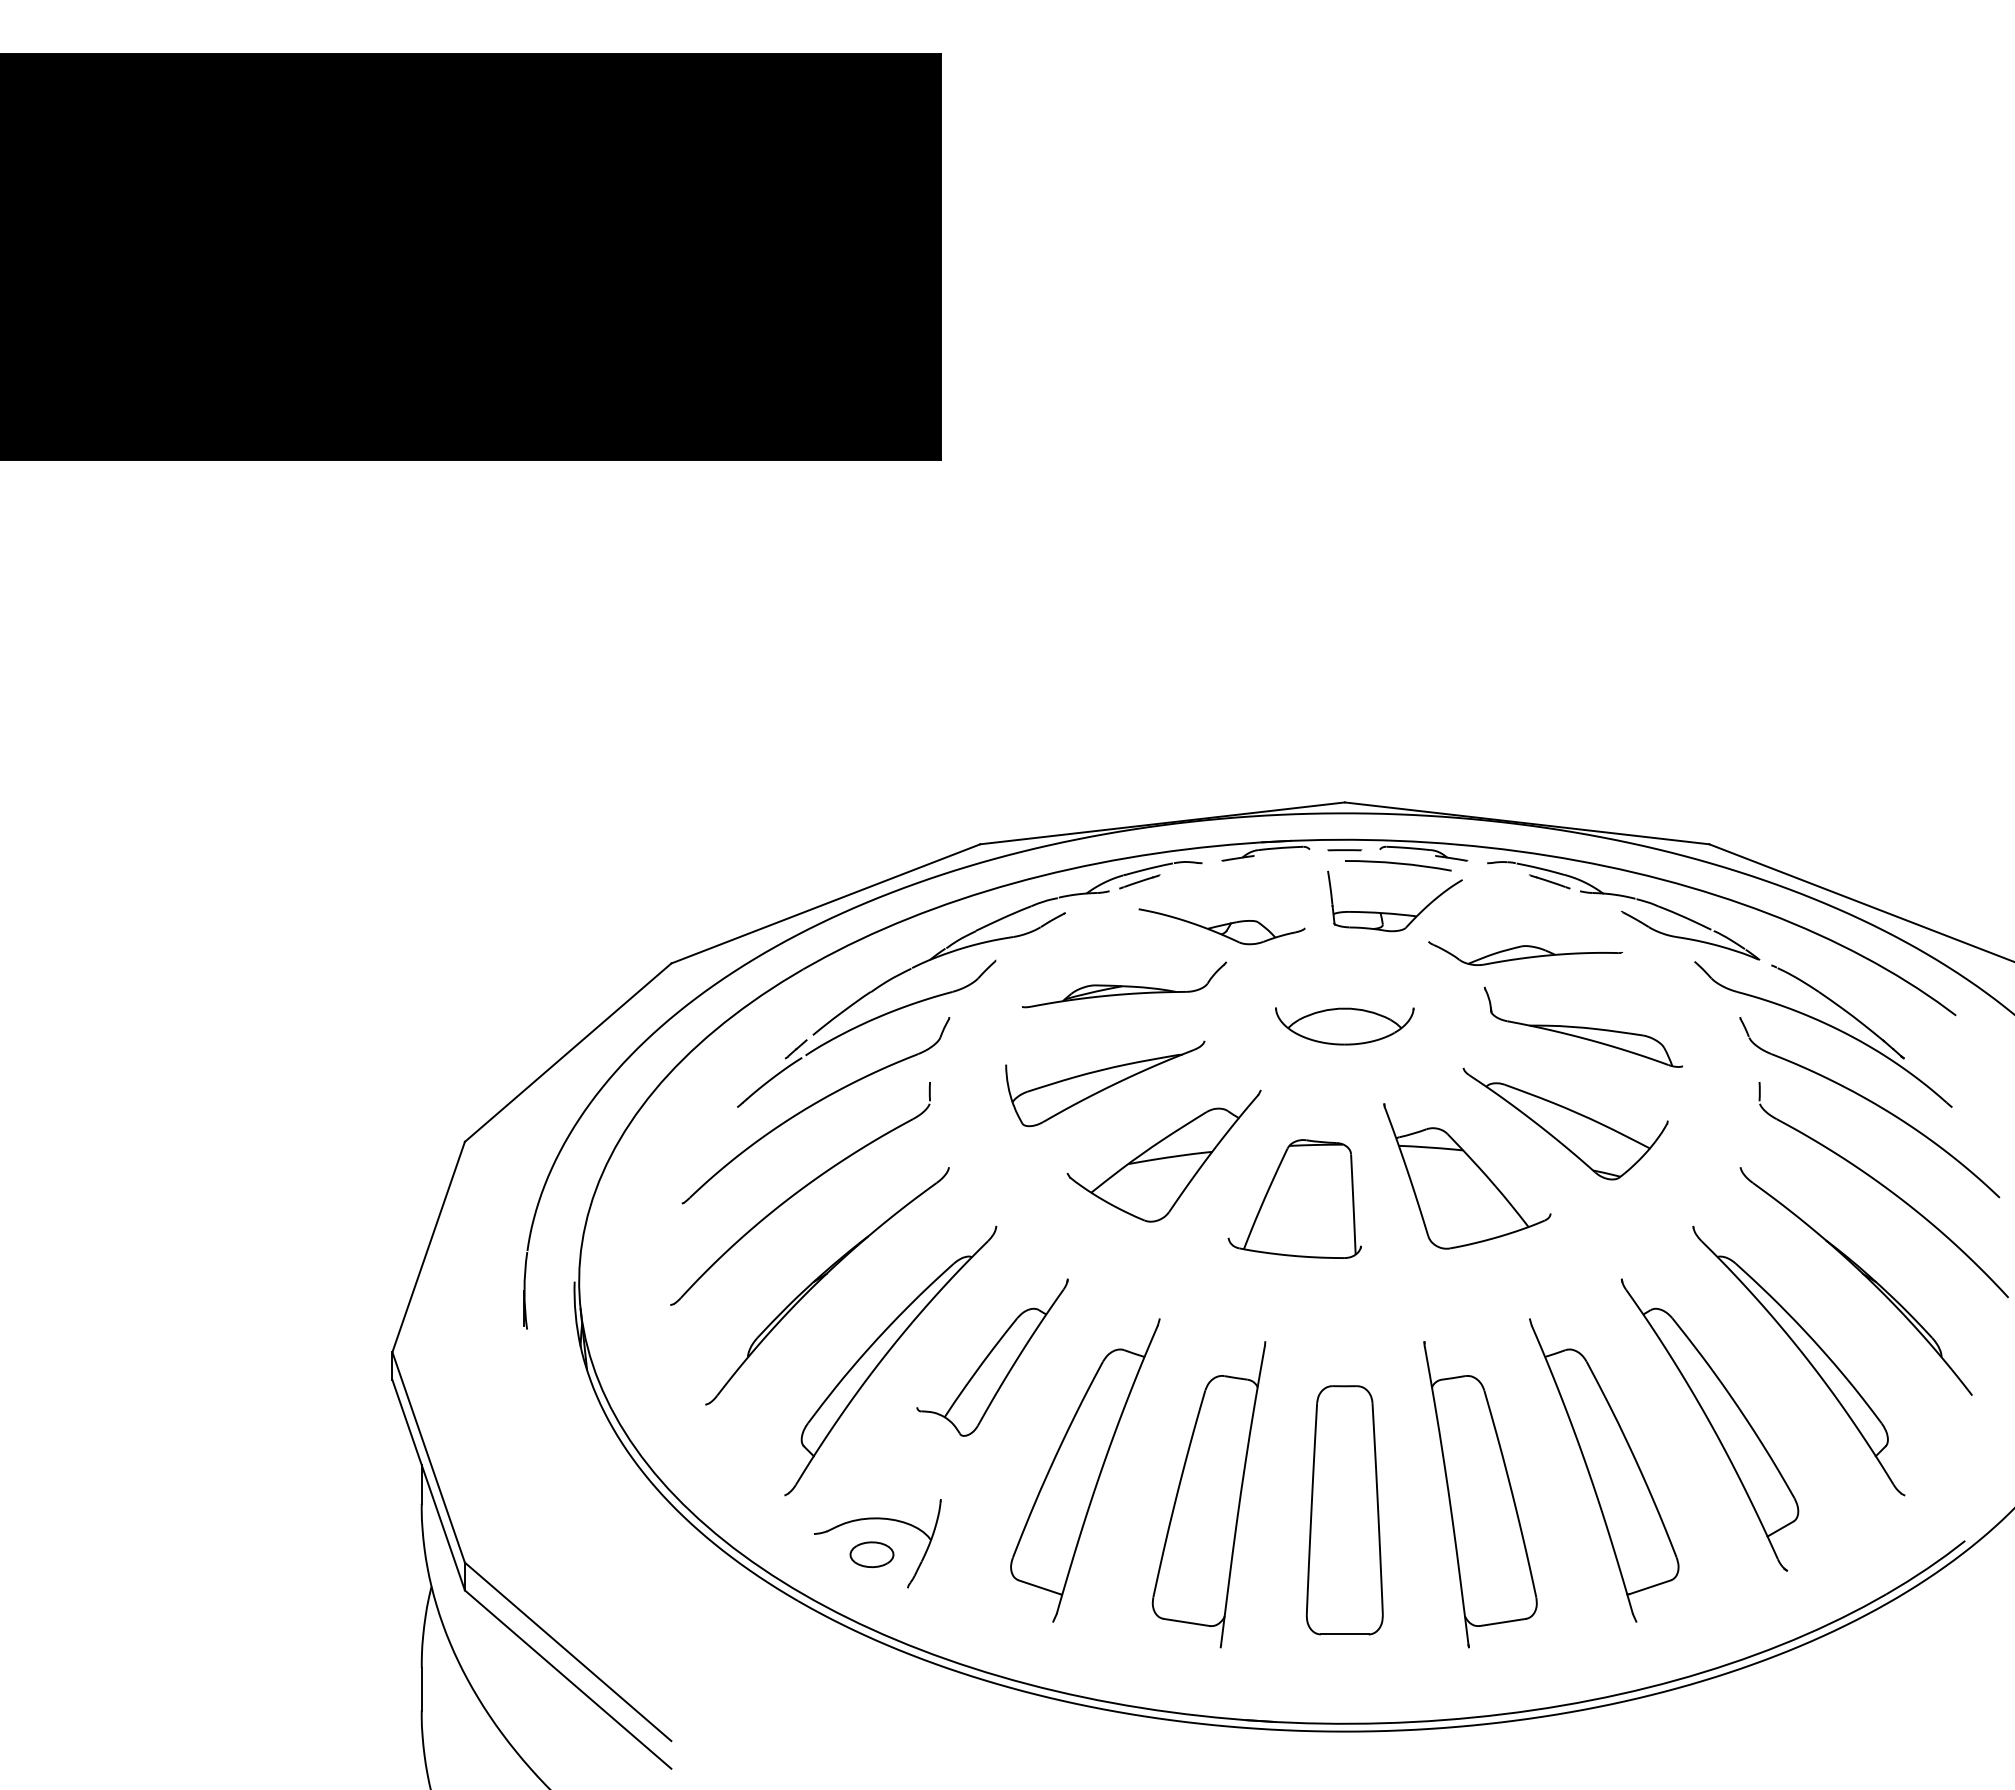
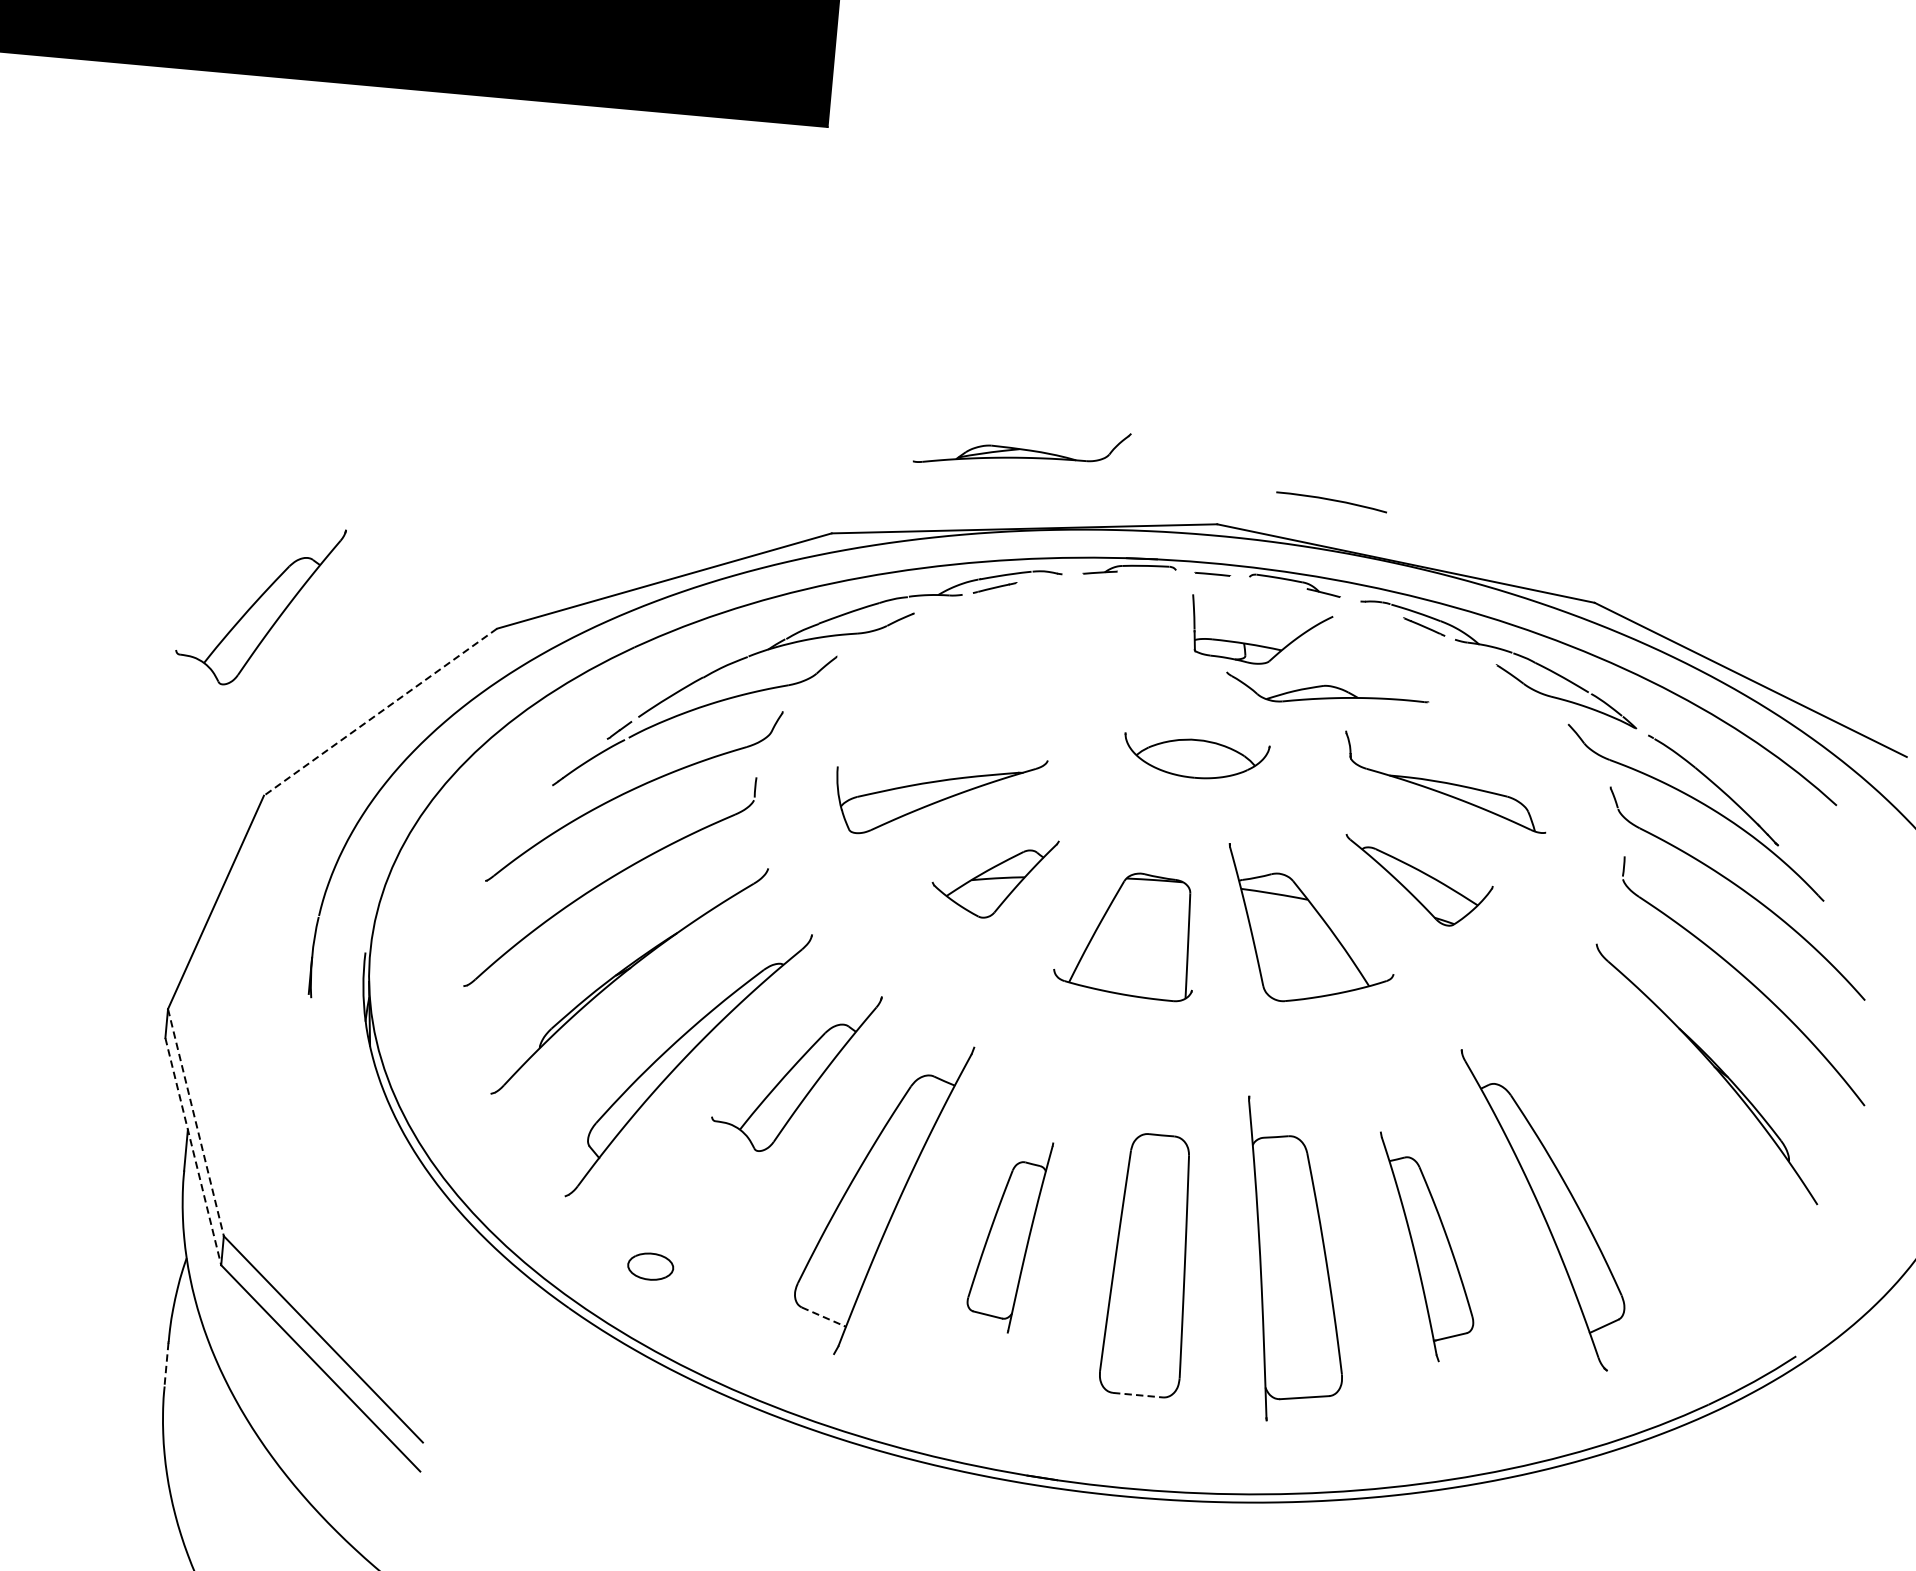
arc: (1398, 864) -> (1331, 501), moved
part: (1221, 926) -> (1076, 642), removed
part: (1525, 953) -> (1327, 693), moved
part: (444, 961) -> (259, 605), added
part: (1124, 984) -> (1022, 447), moved
line: (567, 1053) -> (379, 713), solid -> dashed
part: (1565, 1123) -> (1417, 881), size x0.7
part: (1163, 1155) -> (993, 876), size x0.6
part: (1803, 1356) -> (1644, 1147), removed
line: (428, 1457) -> (195, 1122), solid -> dashed
part: (1604, 1470) -> (1425, 1248), size x0.7
line: (428, 1485) -> (193, 1151), solid -> dashed
part: (1208, 1494) -> (1008, 1235), size x0.6
part: (877, 1519) -> (659, 1230), removed
line: (1039, 1587) -> (822, 1316), solid -> dashed
line: (1344, 1634) -> (1137, 1395), solid -> dashed
line: (421, 1690) -> (166, 1365), solid -> dashed

